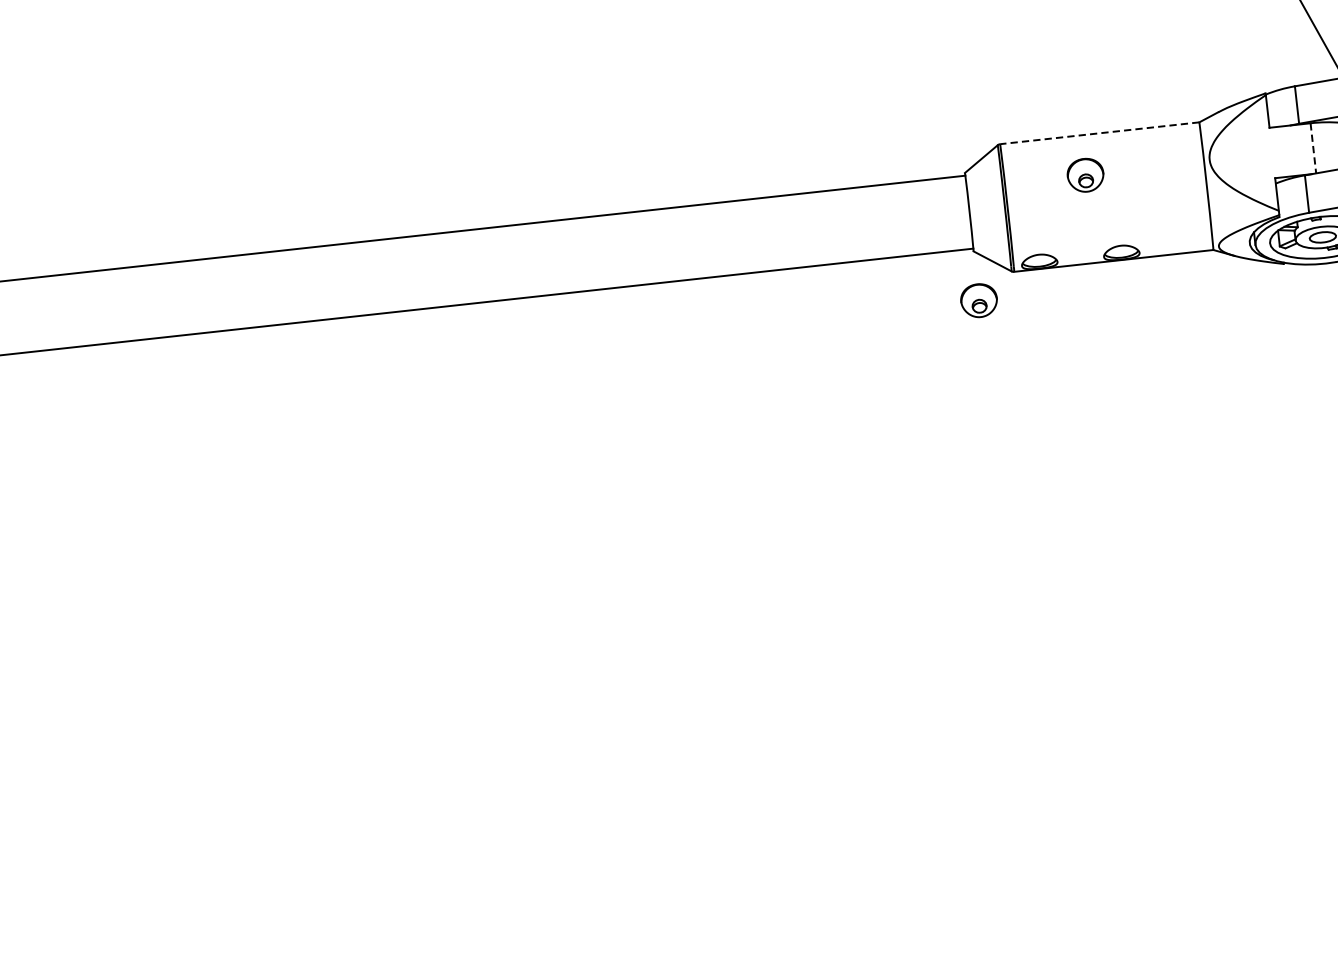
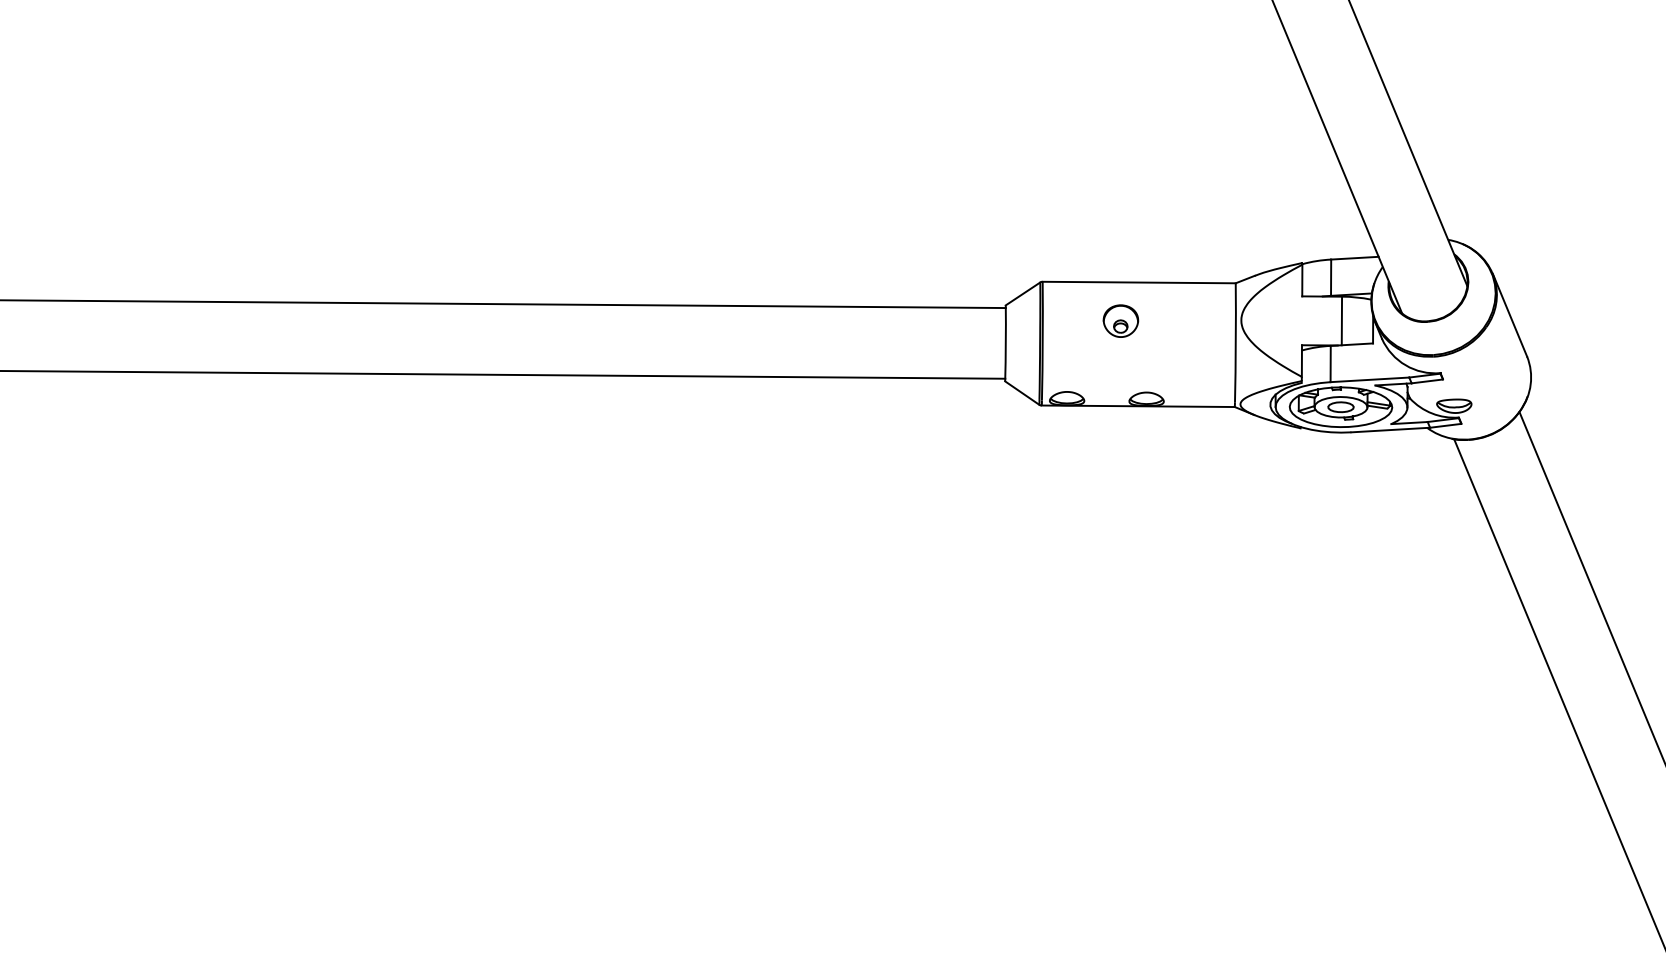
line: (1100, 133) -> (1139, 282), dashed -> solid
line: (1313, 148) -> (1341, 321), dashed -> solid
part: (978, 300) -> (1004, 428), removed

